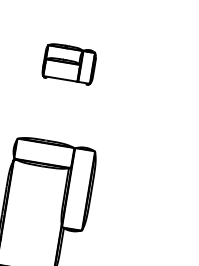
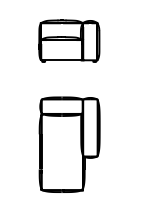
part: (69, 63) -> (69, 40), size x1.67

